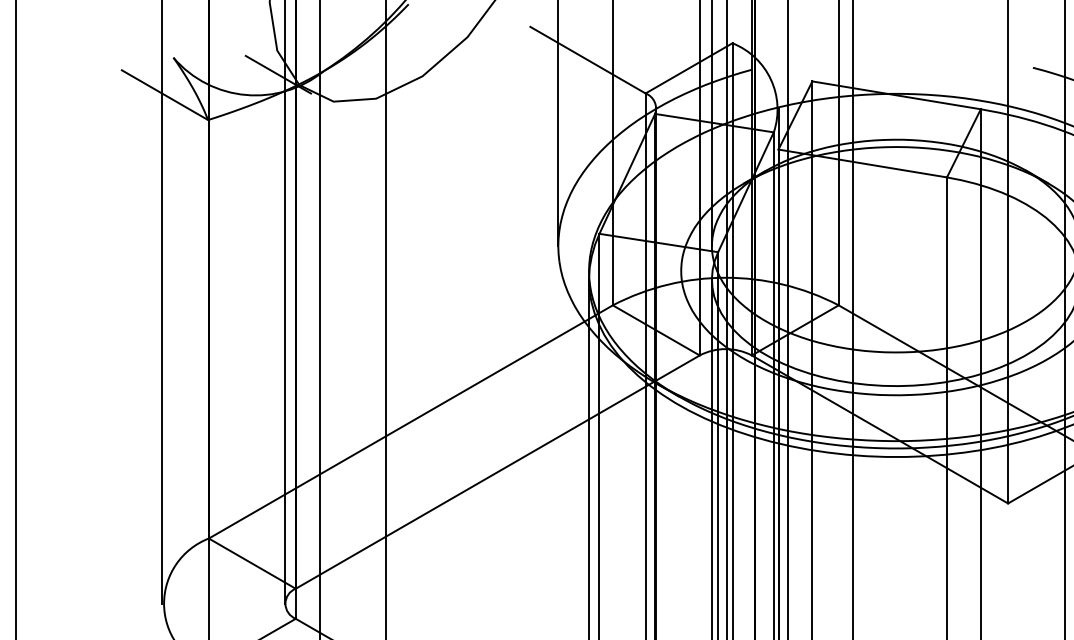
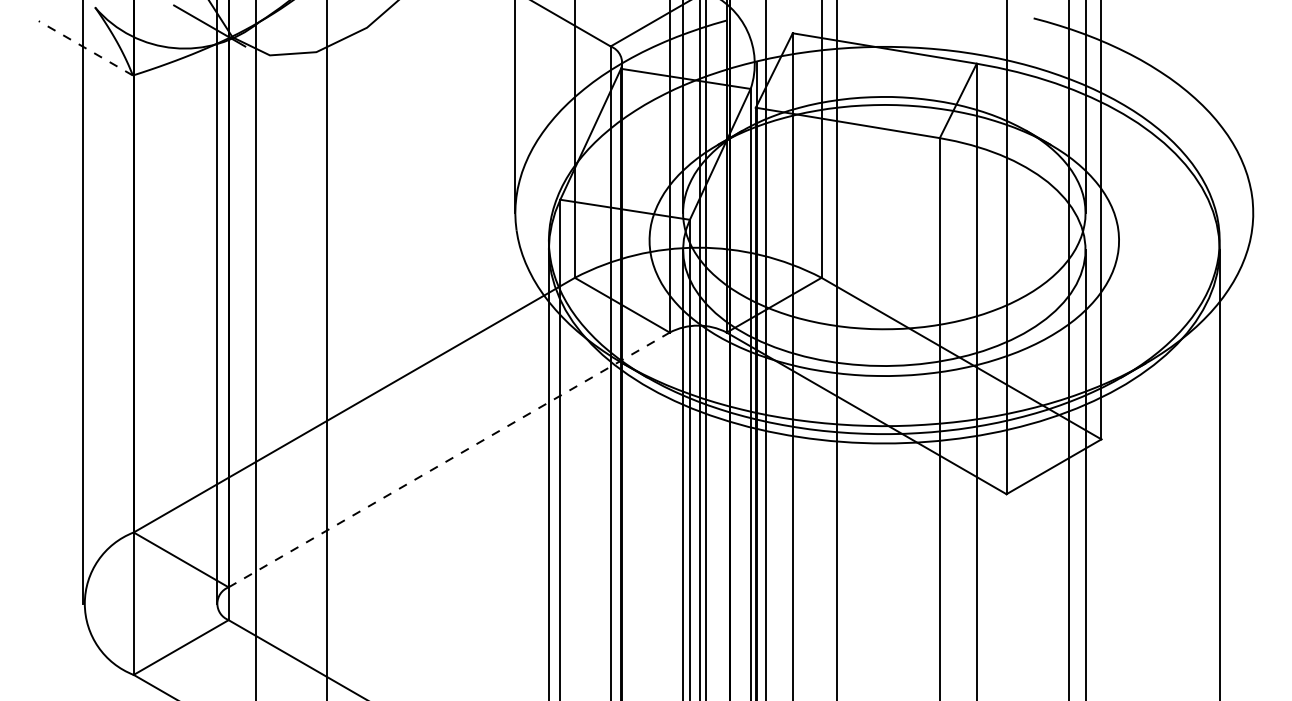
line: (164, 95) -> (85, 48), solid -> dashed
line: (498, 471) -> (449, 459), solid -> dashed

